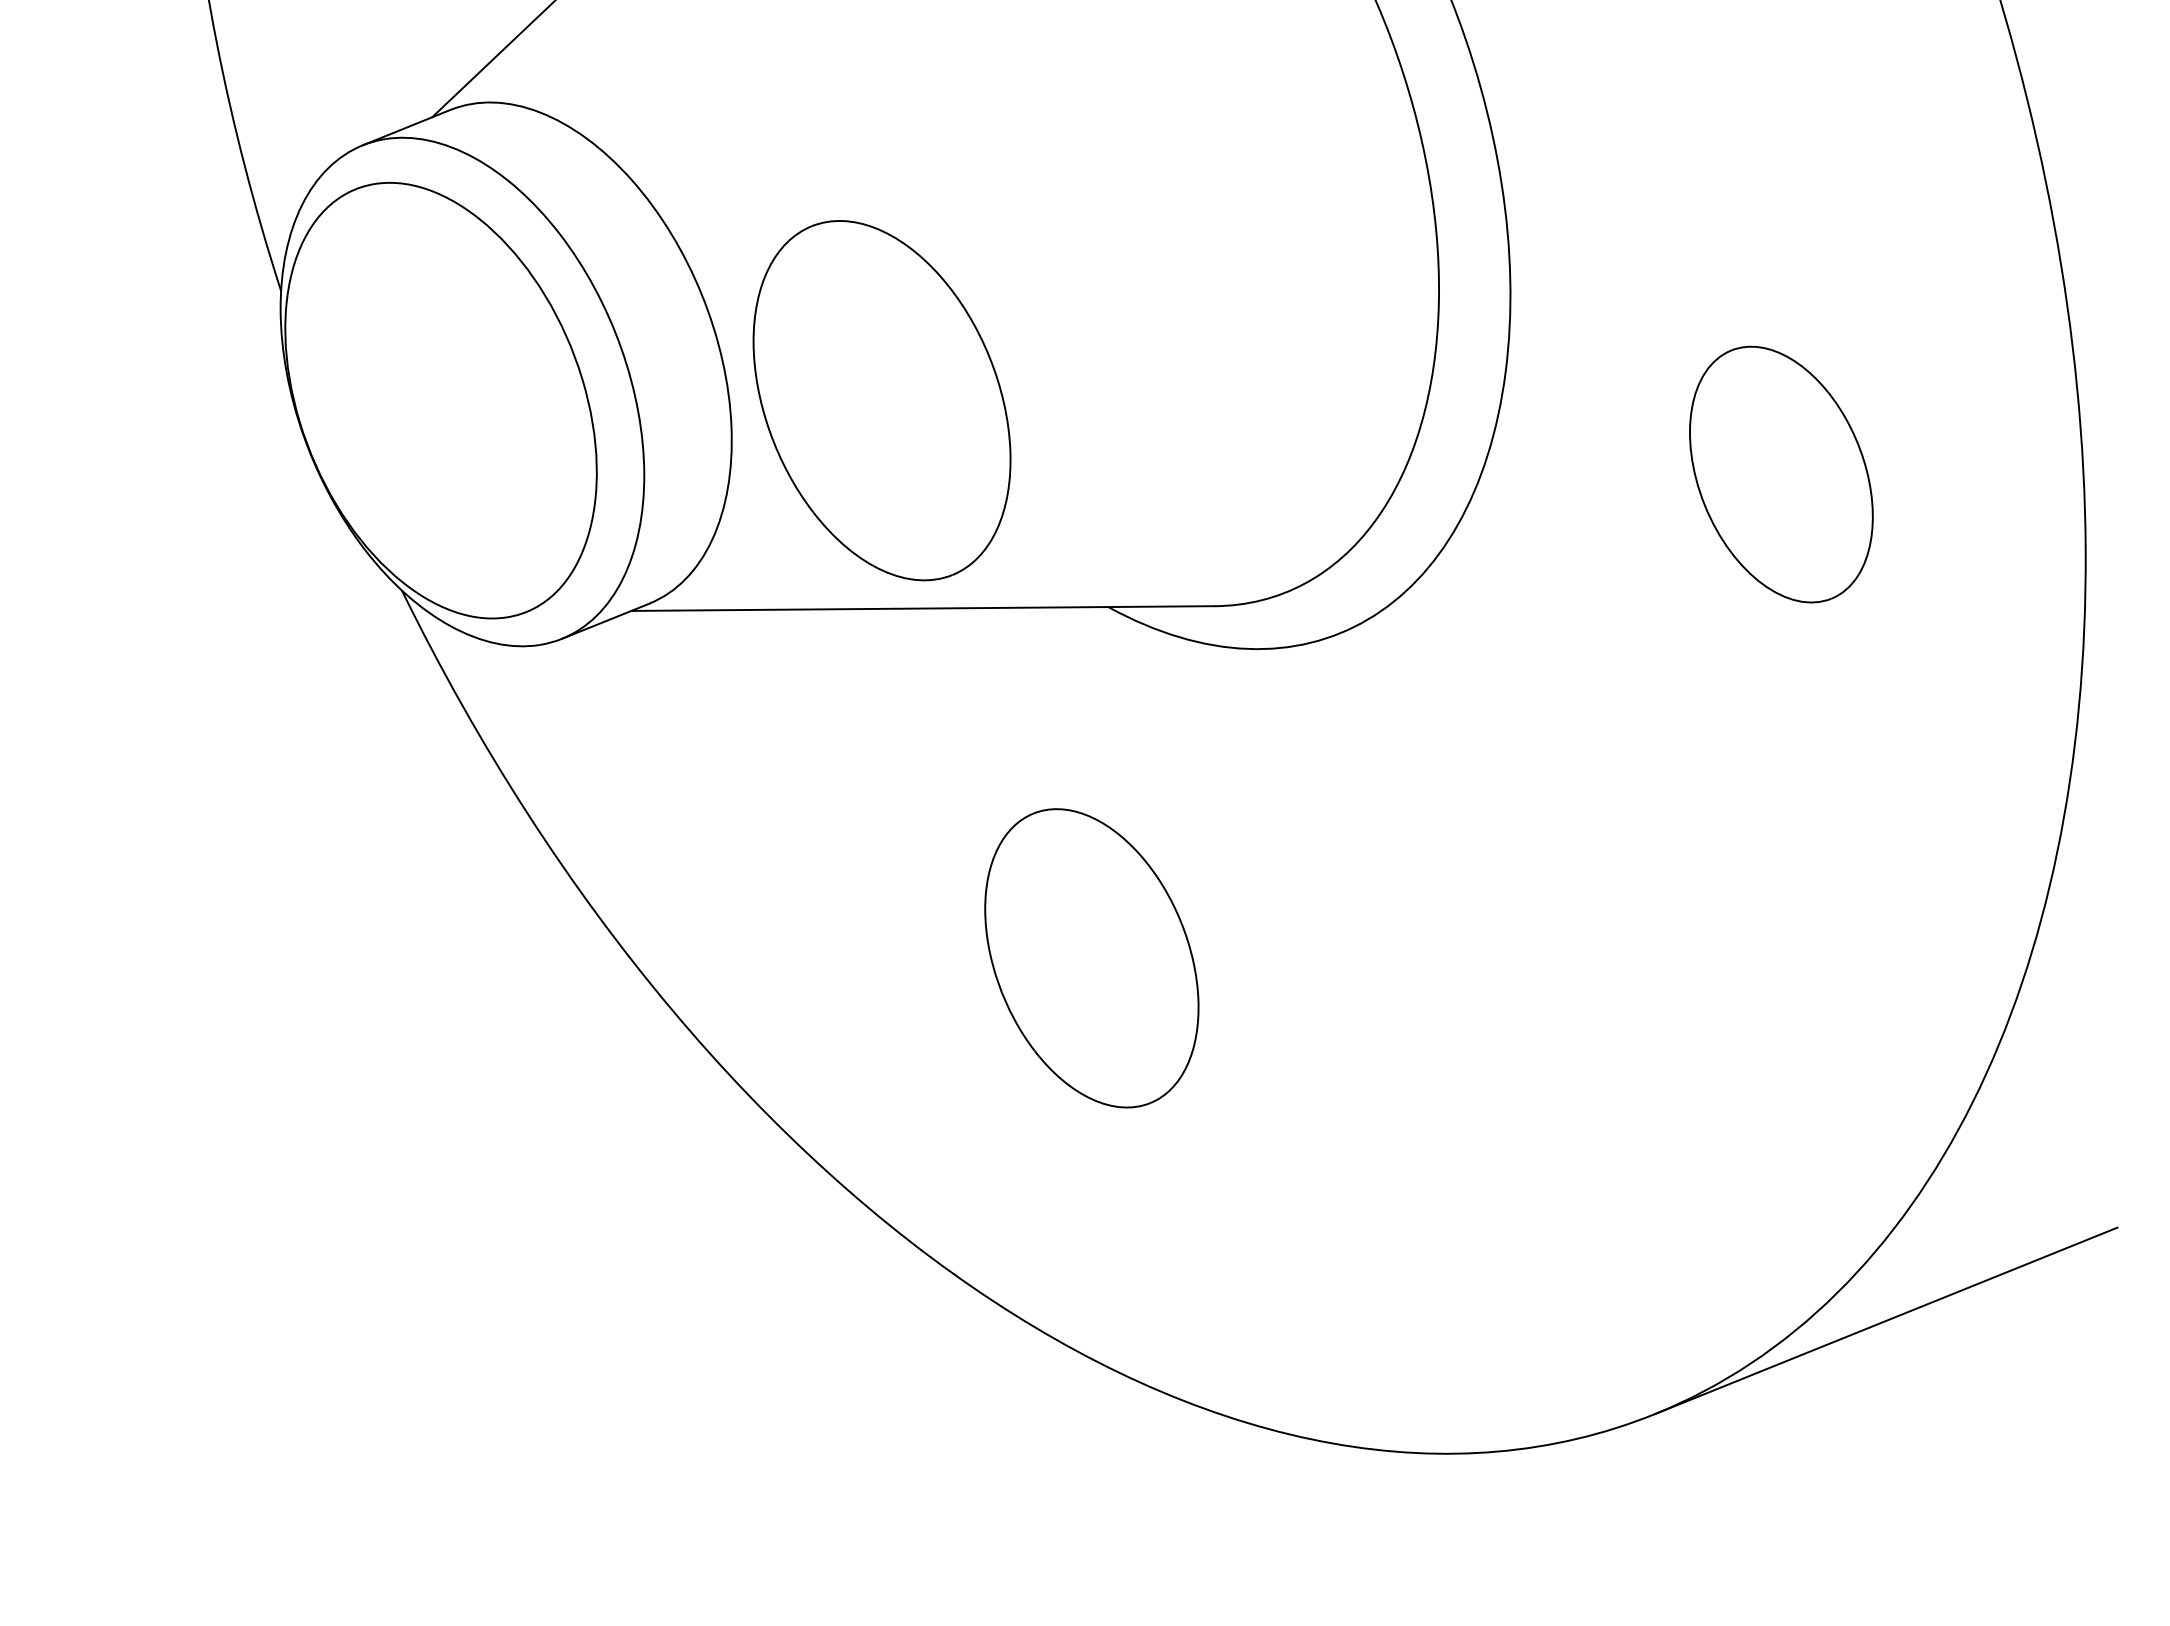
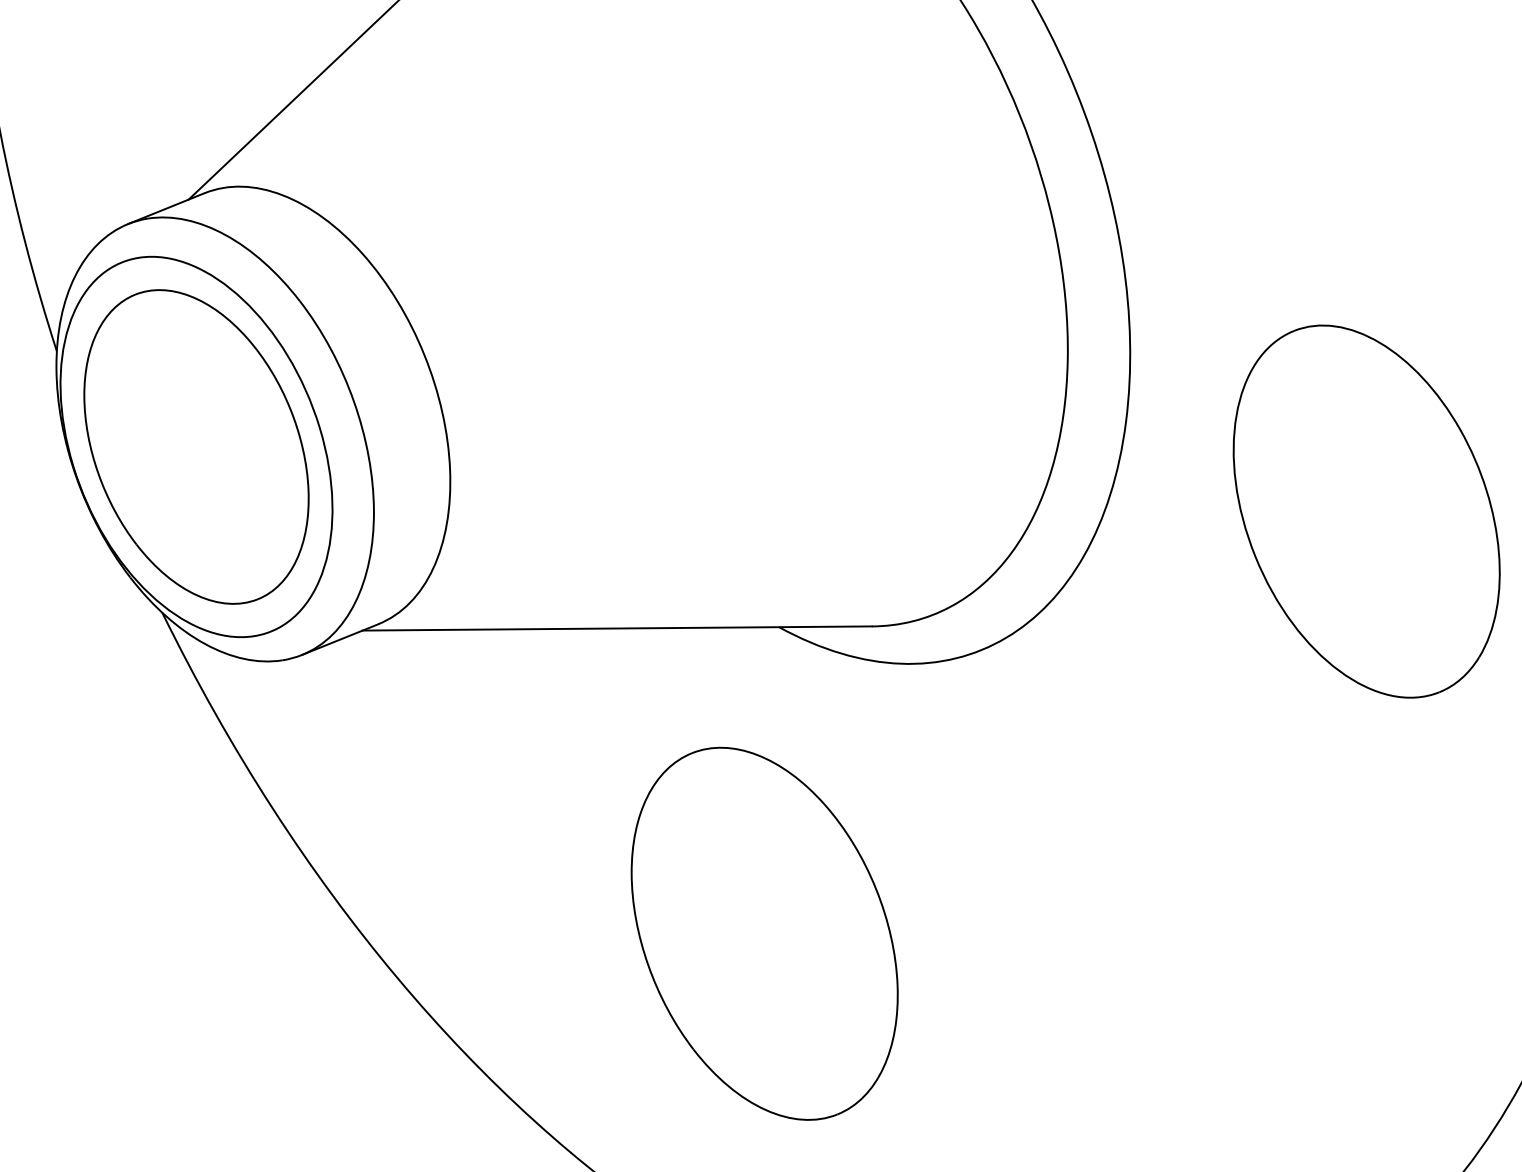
part: (881, 400) -> (196, 446), moved
part: (1781, 474) -> (1366, 511), size x1.67
part: (1091, 958) -> (764, 934), size x1.43

